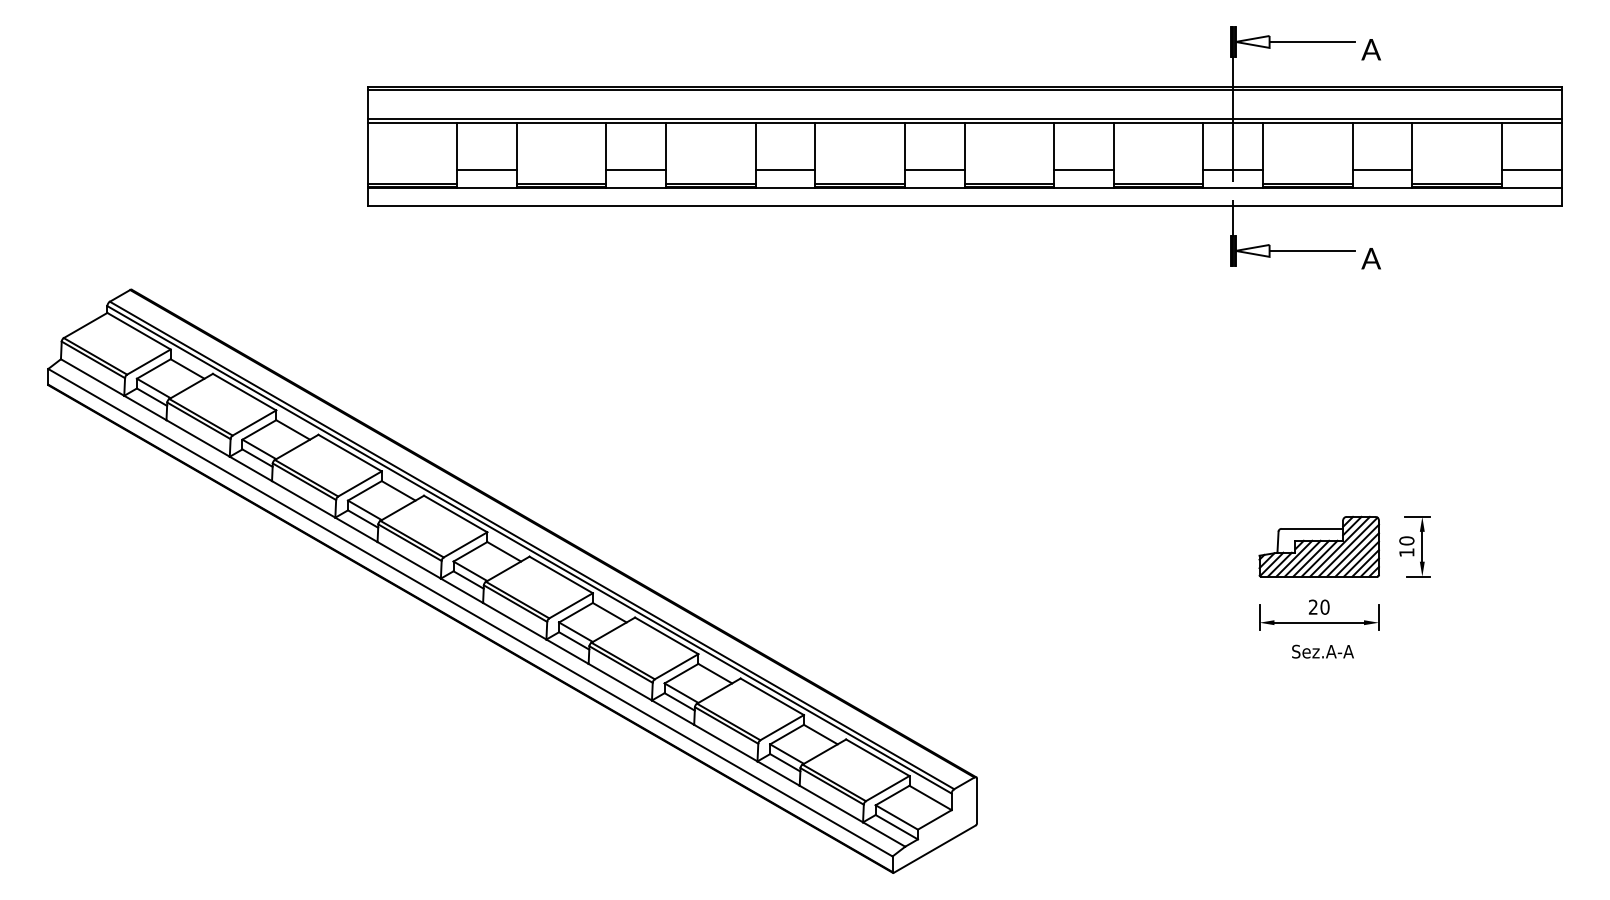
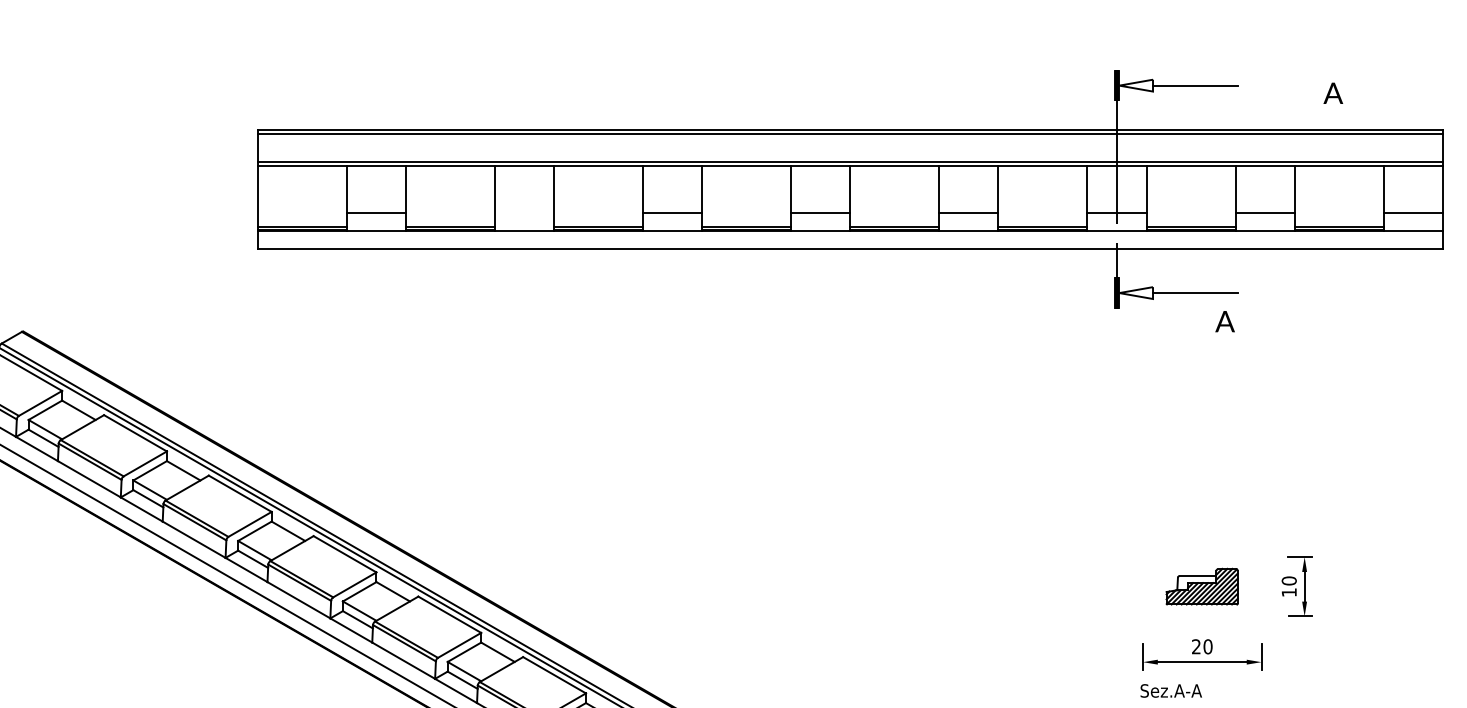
text: (1370, 49) -> (1332, 93), moved
line: (636, 170) -> (524, 213), removed
text: (1370, 258) -> (1224, 321), moved
part: (1318, 546) -> (1201, 586), size x0.6
text: (1322, 651) -> (1170, 690), moved

